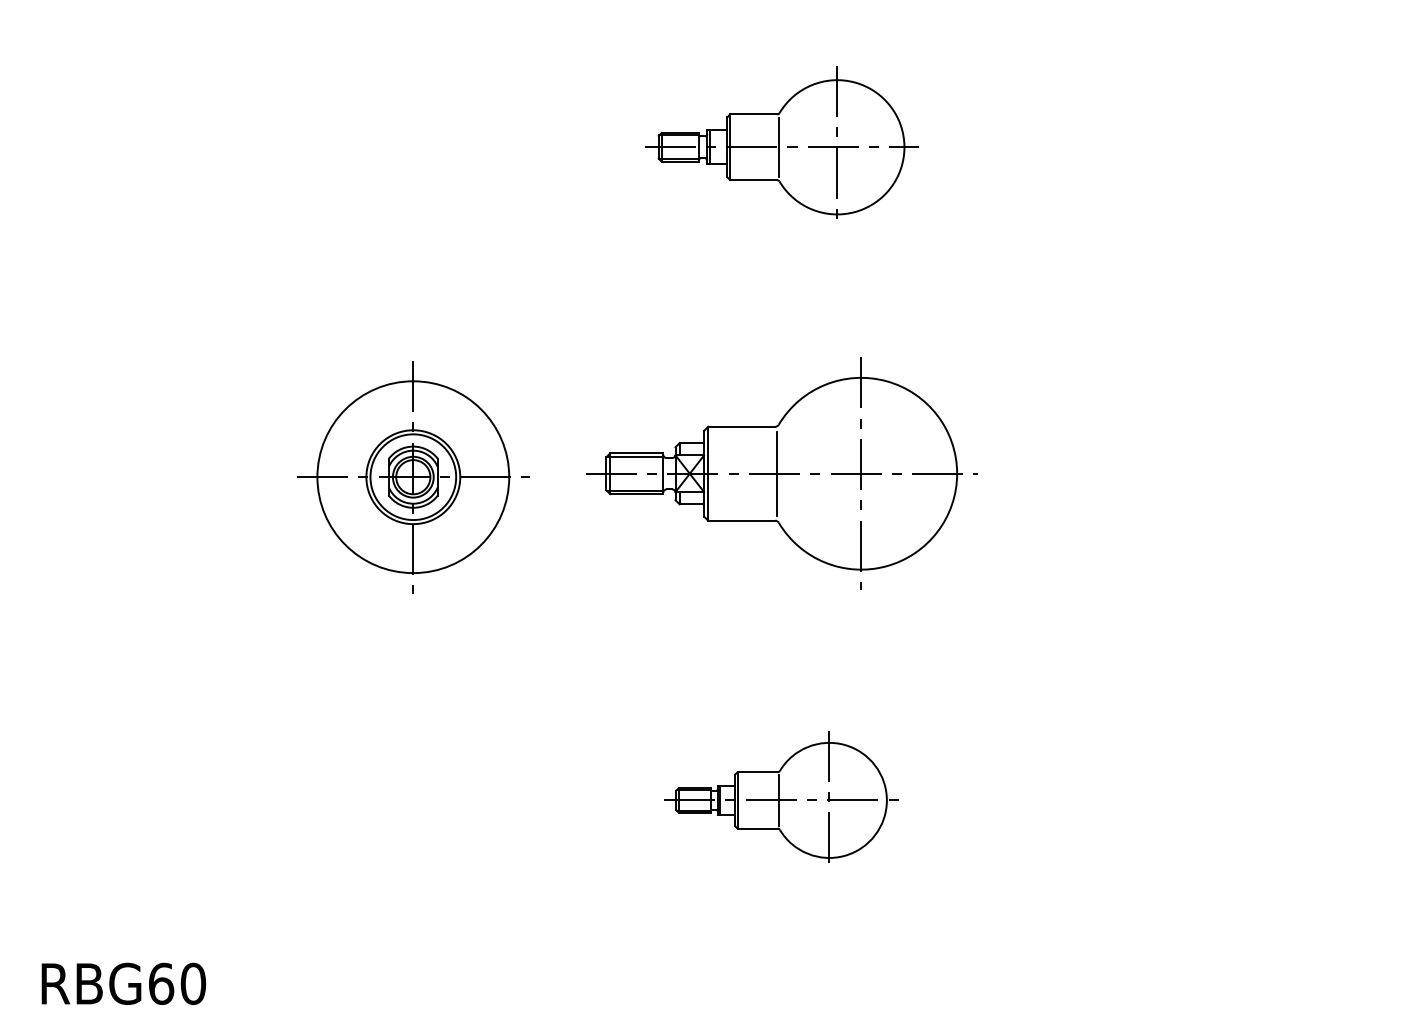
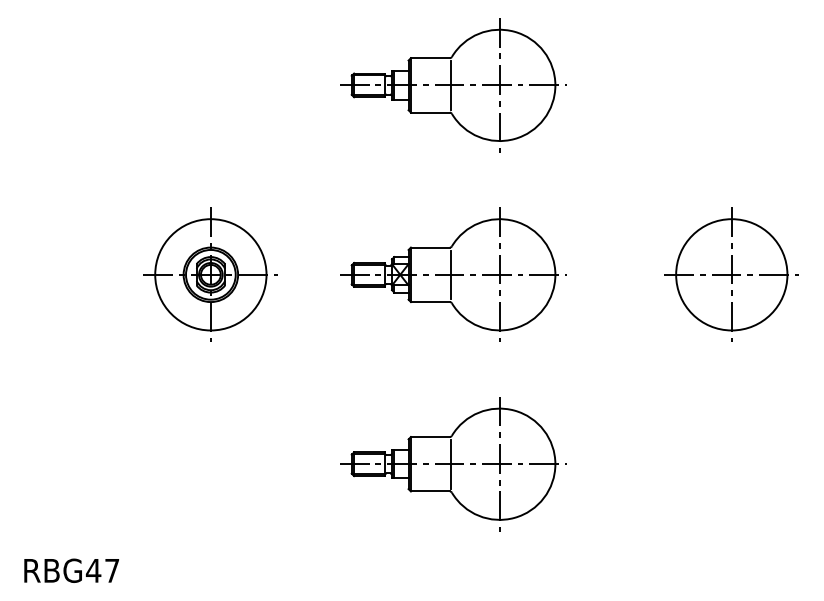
part: (781, 147) -> (453, 85), size x1.43
part: (1260, 473) -> (731, 274), added
part: (412, 476) -> (210, 274), moved
part: (781, 800) -> (453, 464), size x1.67
text: (176, 983) -> (102, 570), RBG60 -> RBG47

